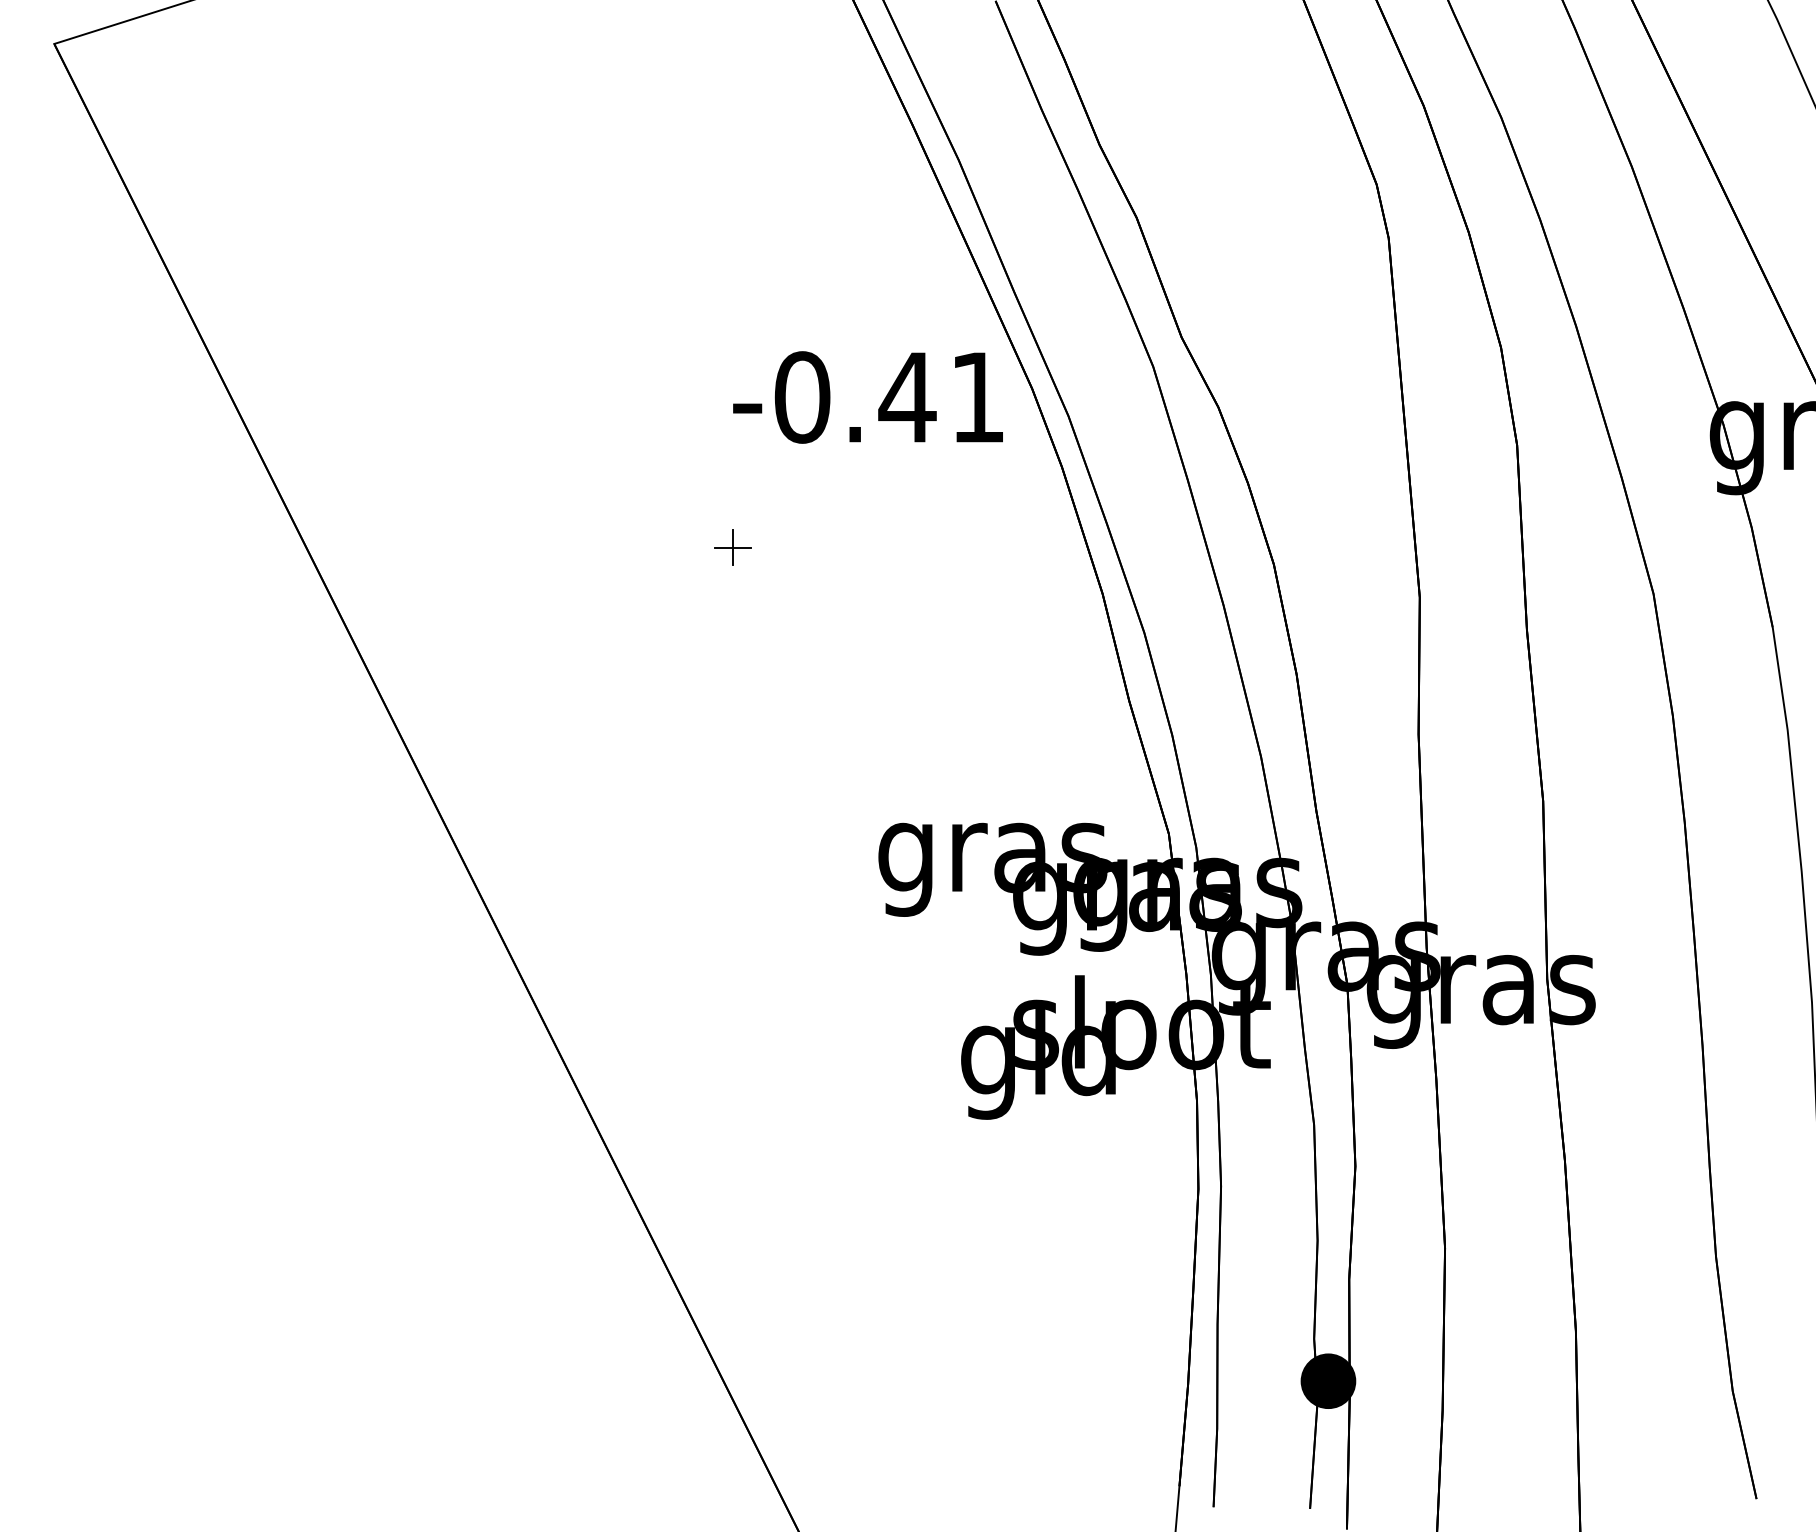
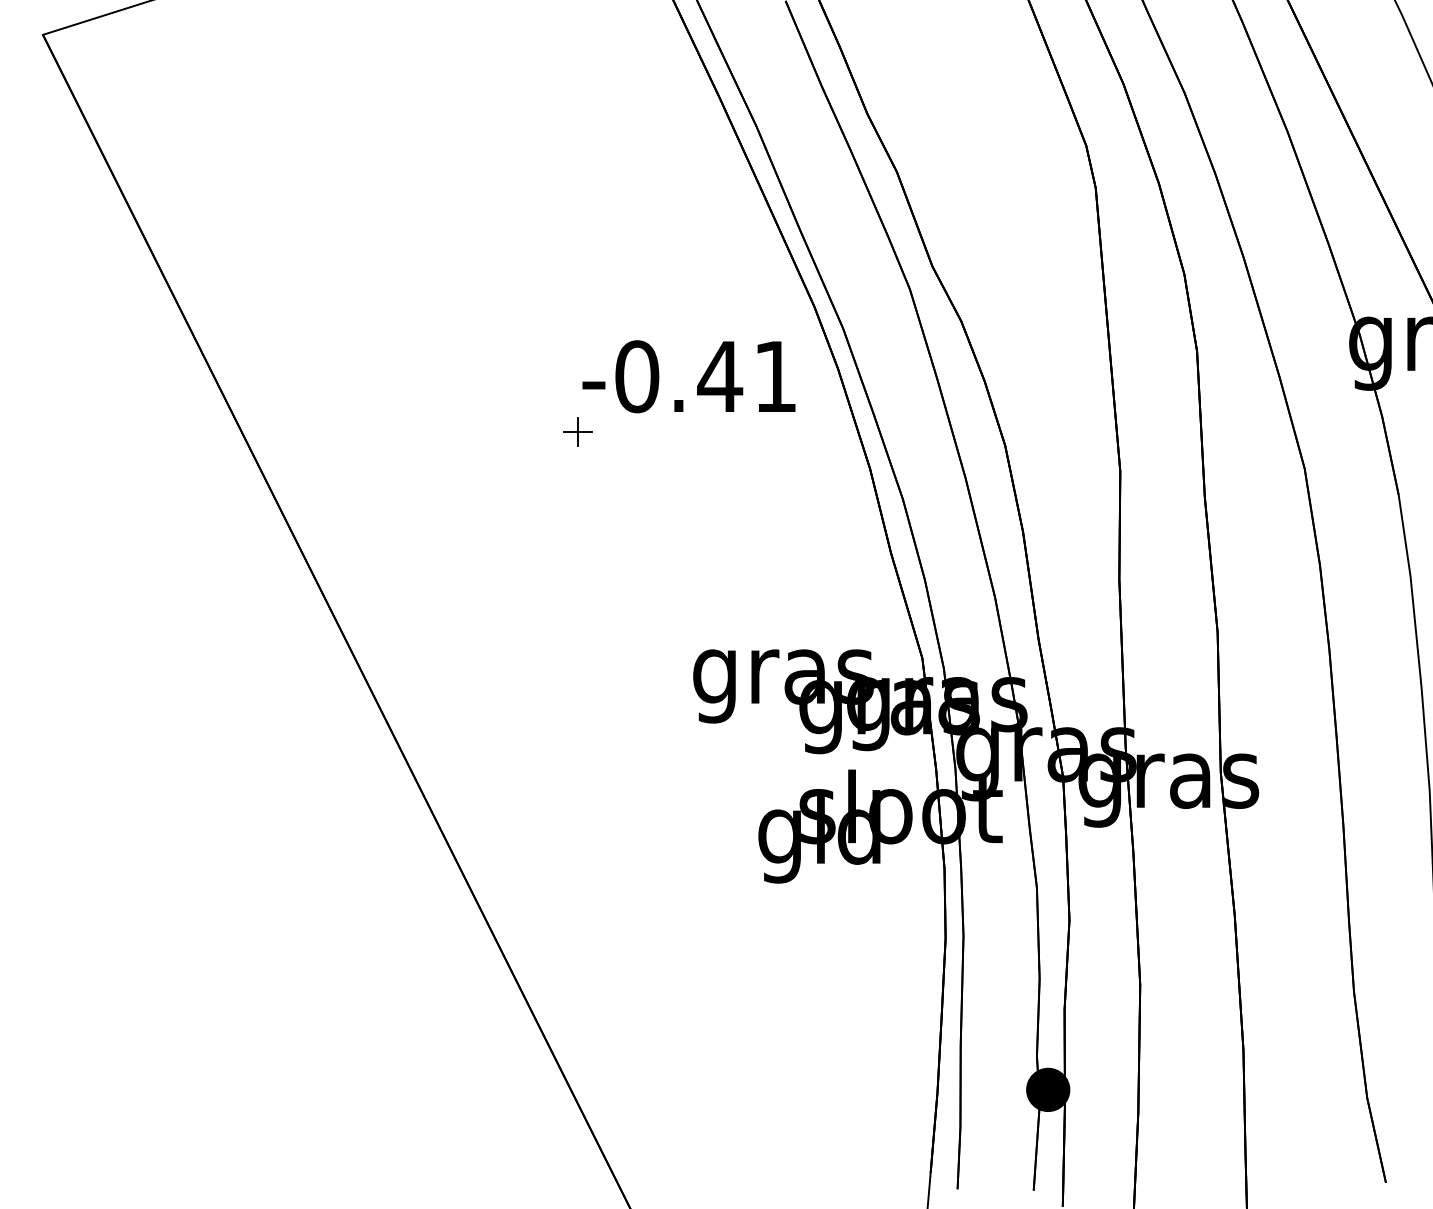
text: (867, 397) -> (688, 376), moved

